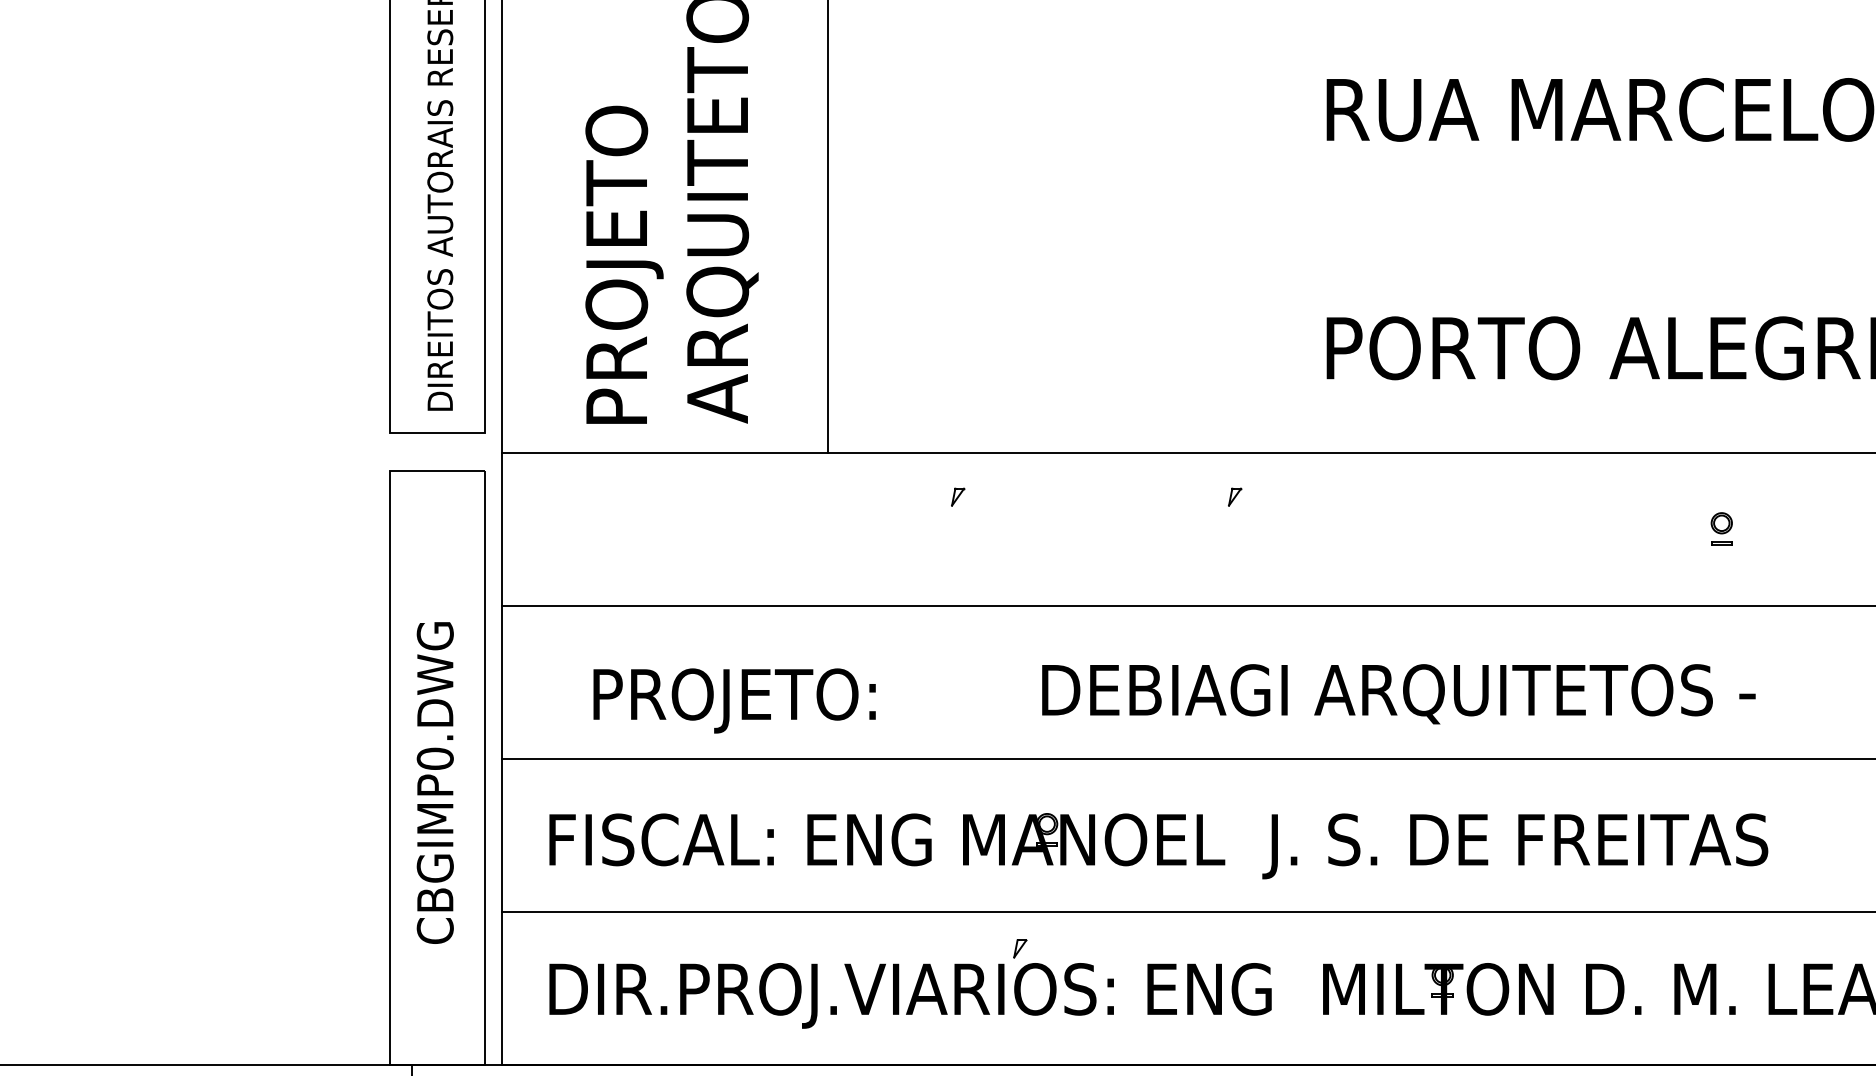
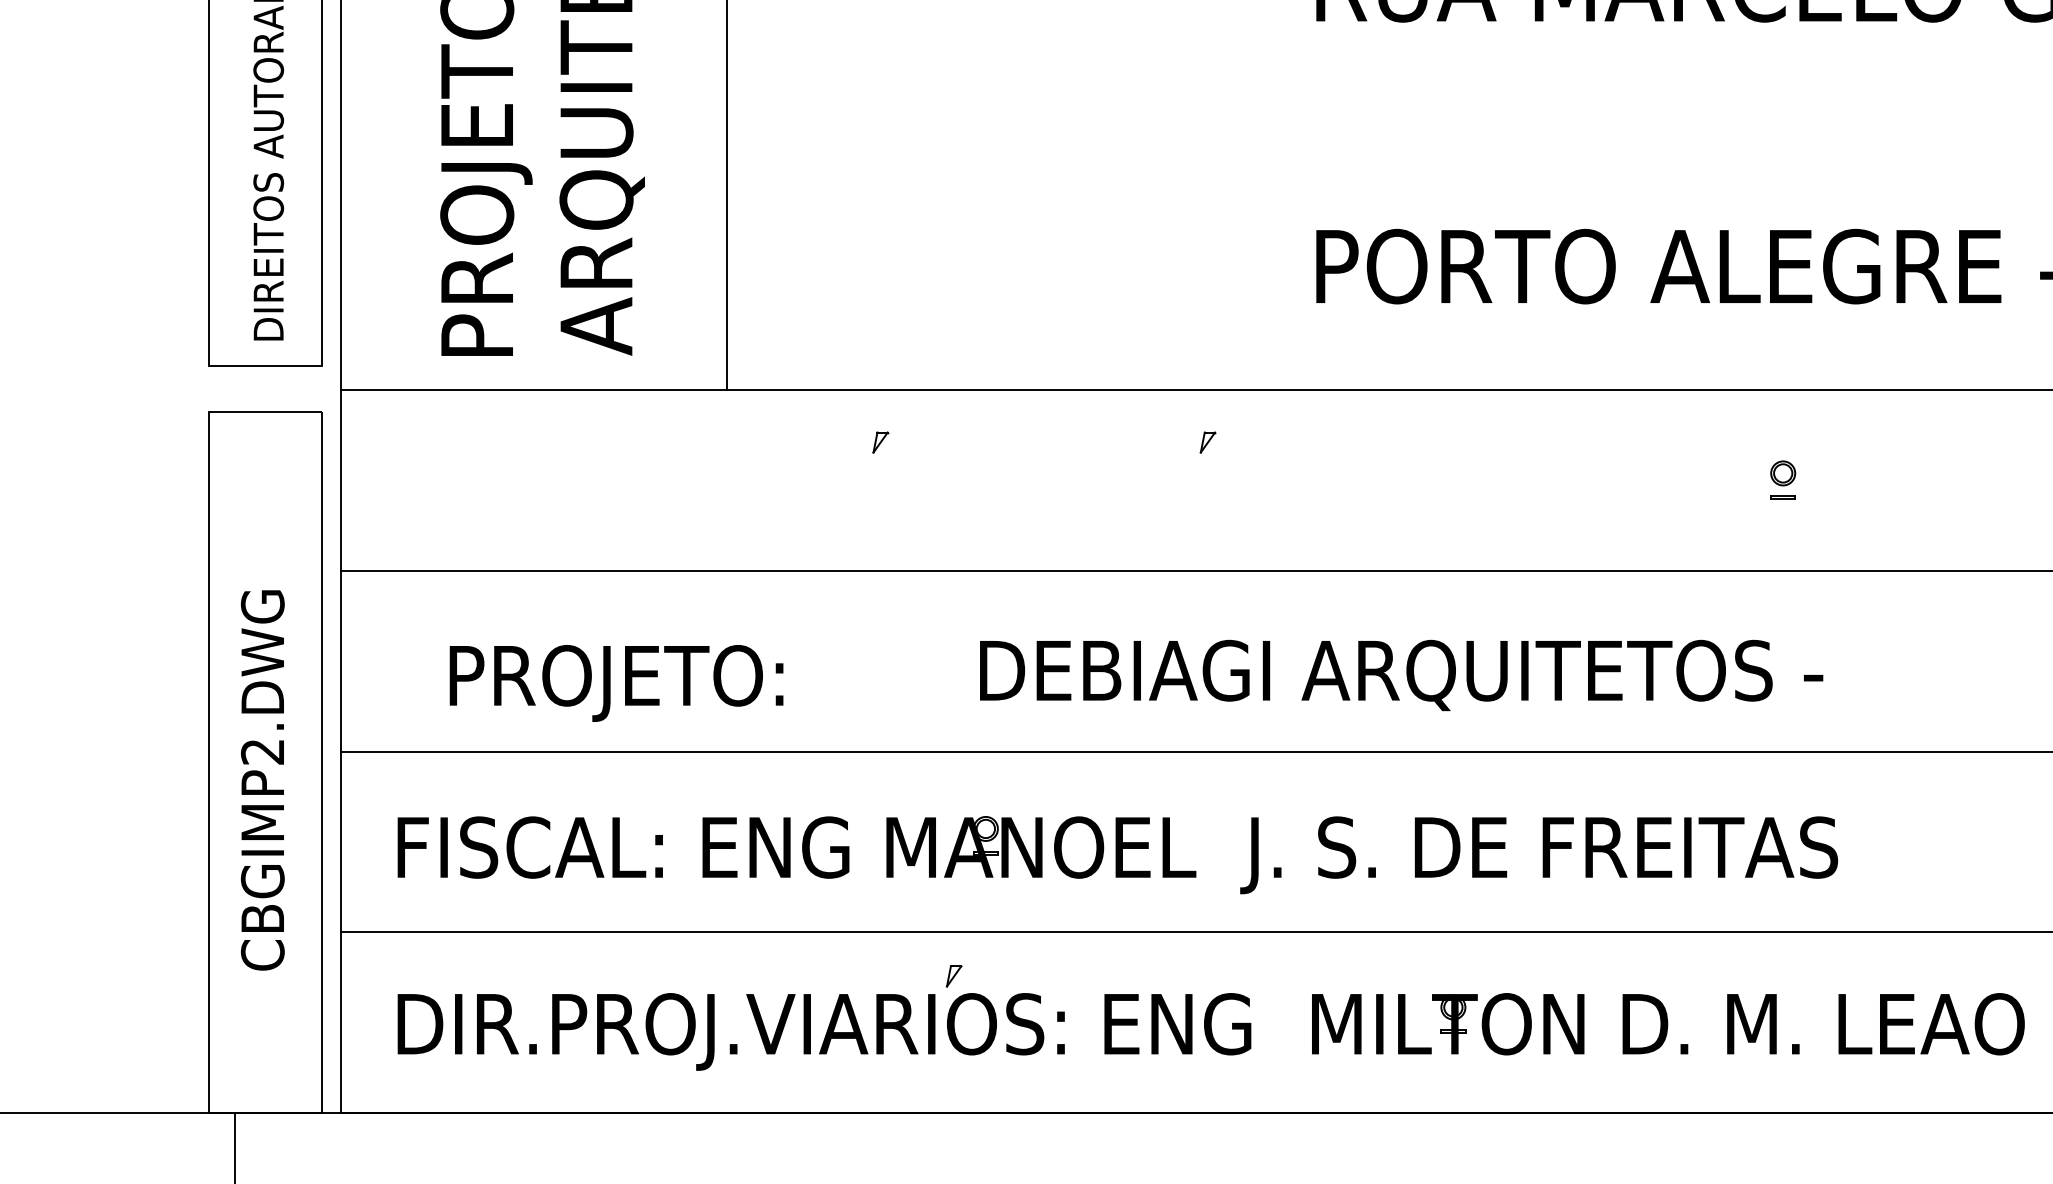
text: (434, 758) -> (261, 751), CBGIMP0.DWG -> CBGIMP2.DWG

